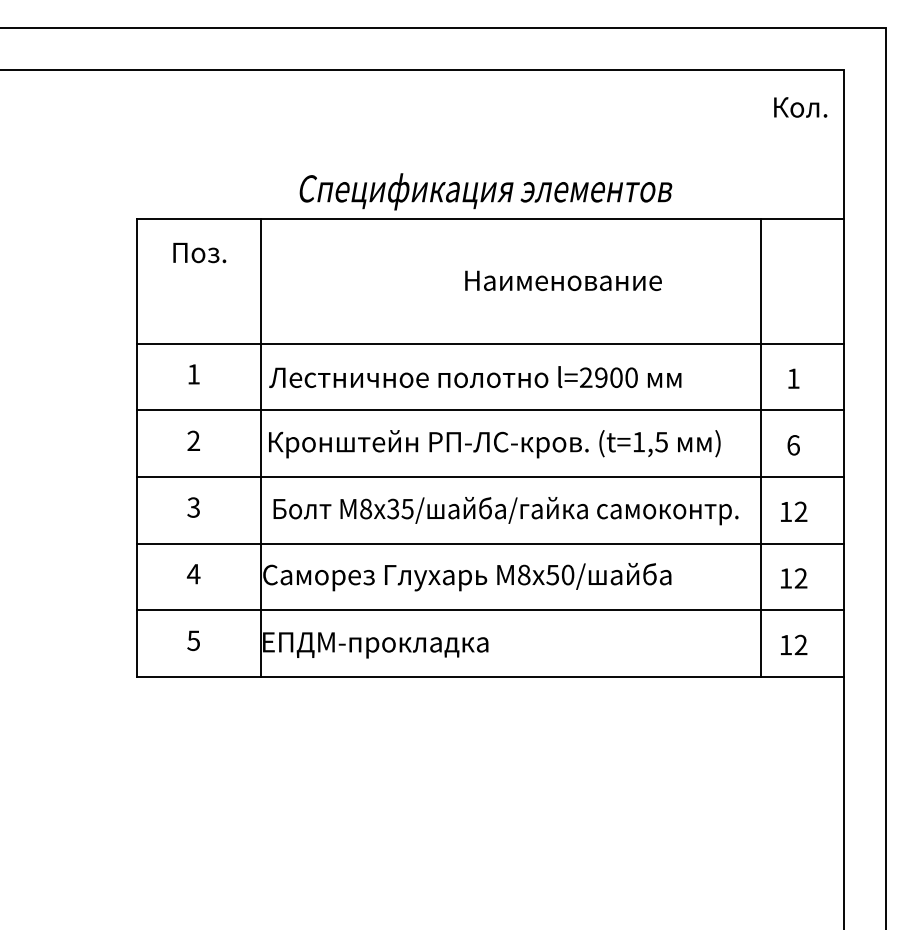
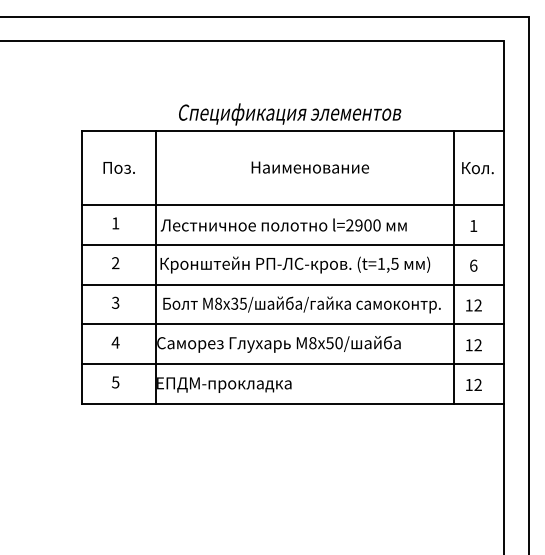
text: (799, 108) -> (477, 168), moved
text: (198, 252) -> (118, 167), moved
text: (563, 280) -> (310, 167), moved

